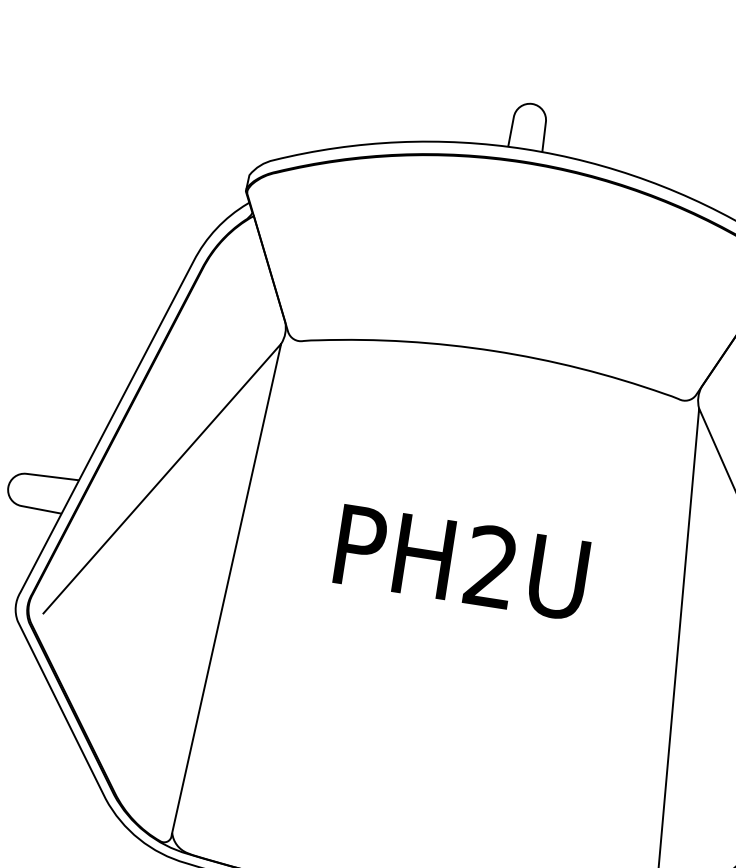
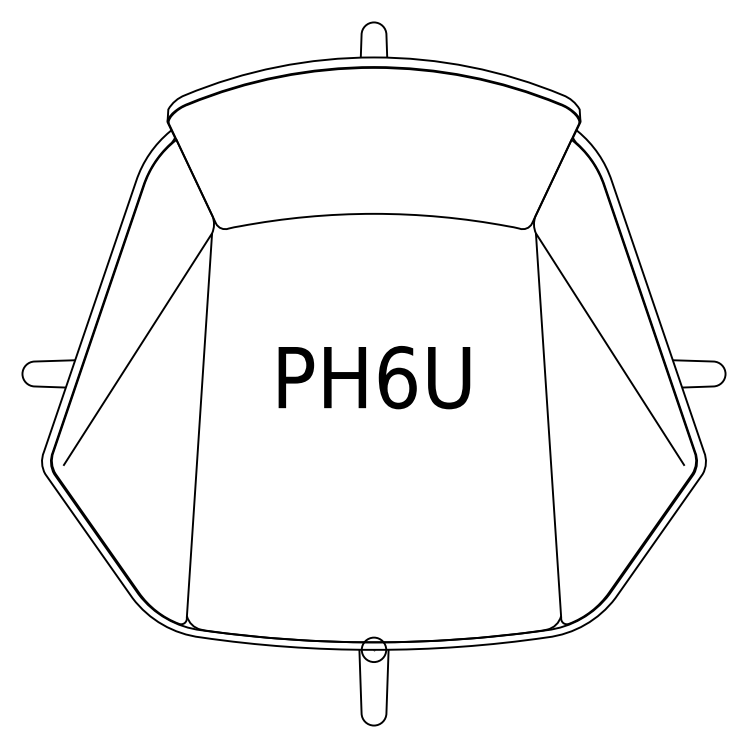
text: (491, 566) -> (397, 377), PH2U -> PH6U

